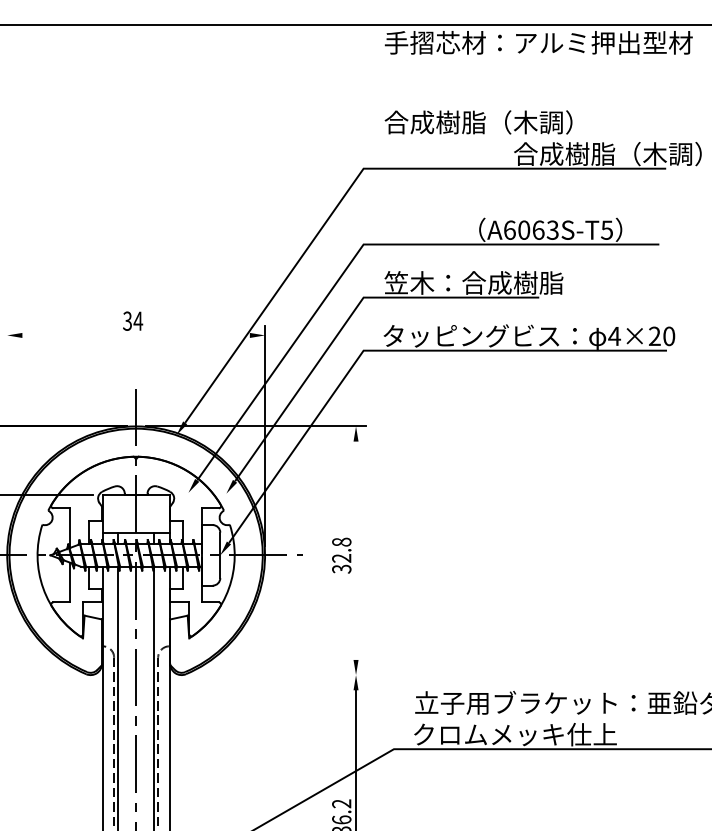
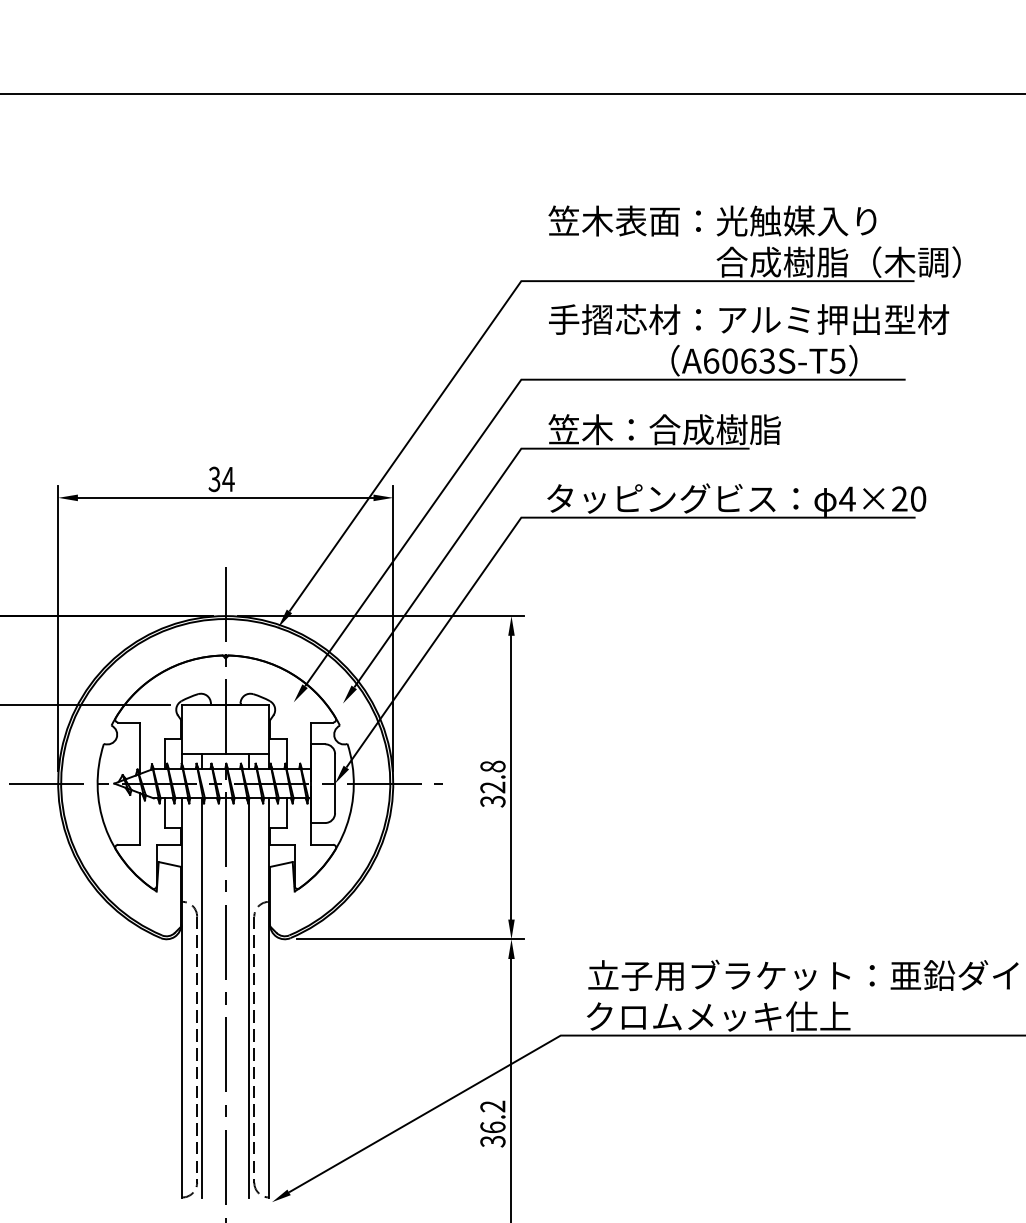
text: (539, 42) -> (749, 319), moved
text: (510, 122) -> (712, 220), 合成樹脂（木調） -> 笠木表面：光触媒入り
line: (135, 335) -> (225, 497), added
line: (7, 435) -> (58, 628), added
line: (356, 550) -> (511, 777), added
line: (278, 675) -> (410, 939), added

